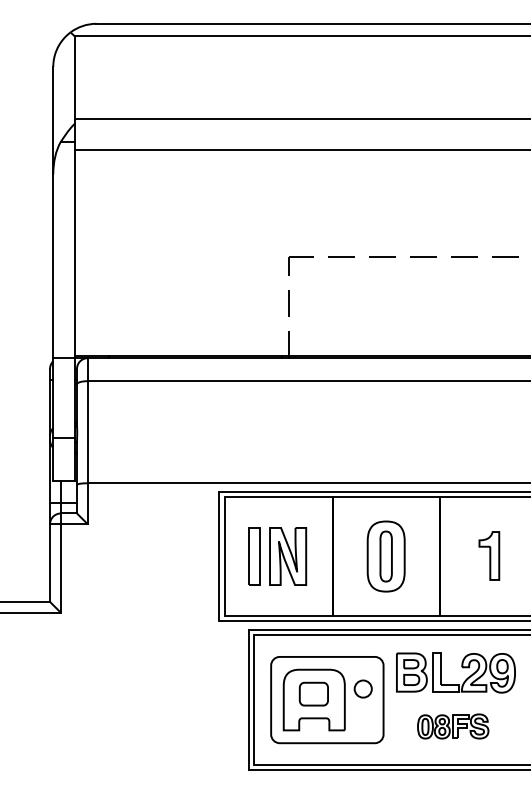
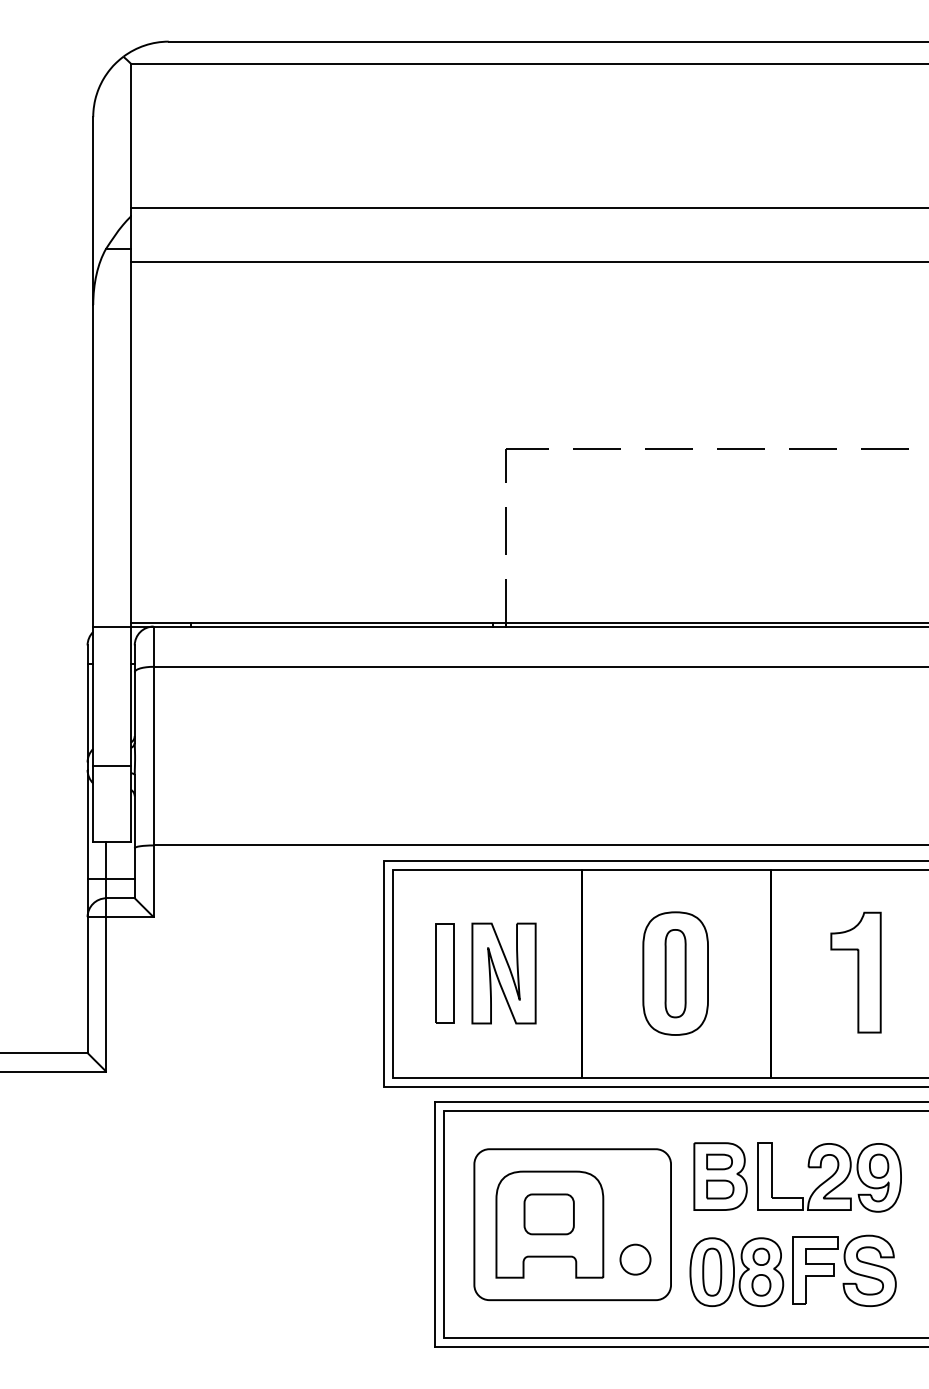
part: (489, 555) -> (856, 971), size x1.43
part: (362, 688) -> (634, 1258), moved
part: (452, 726) -> (791, 1270), size x1.67

